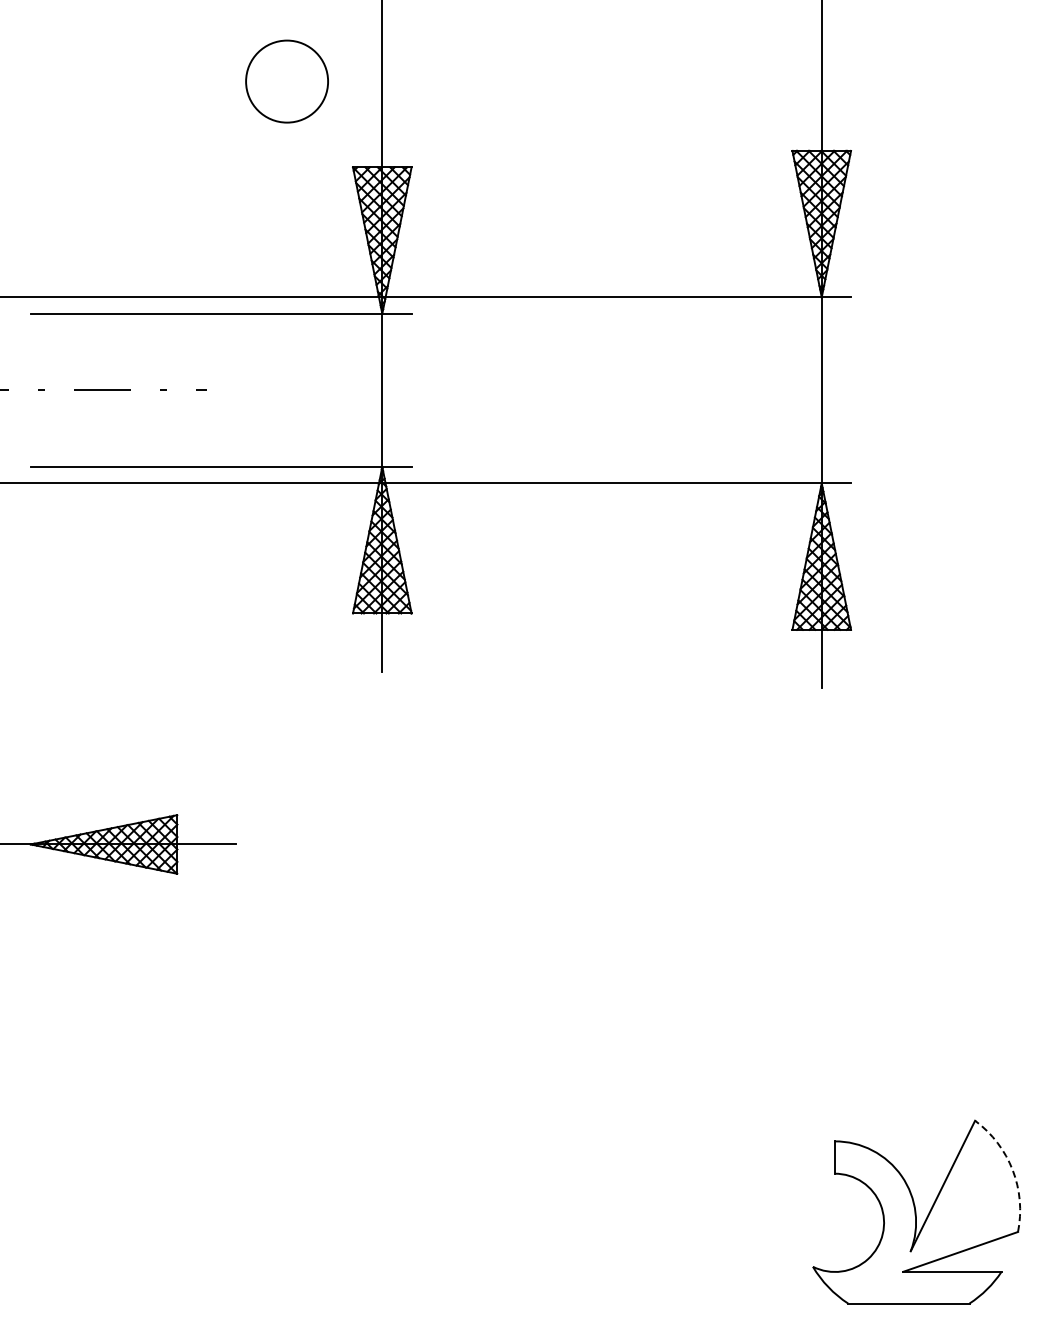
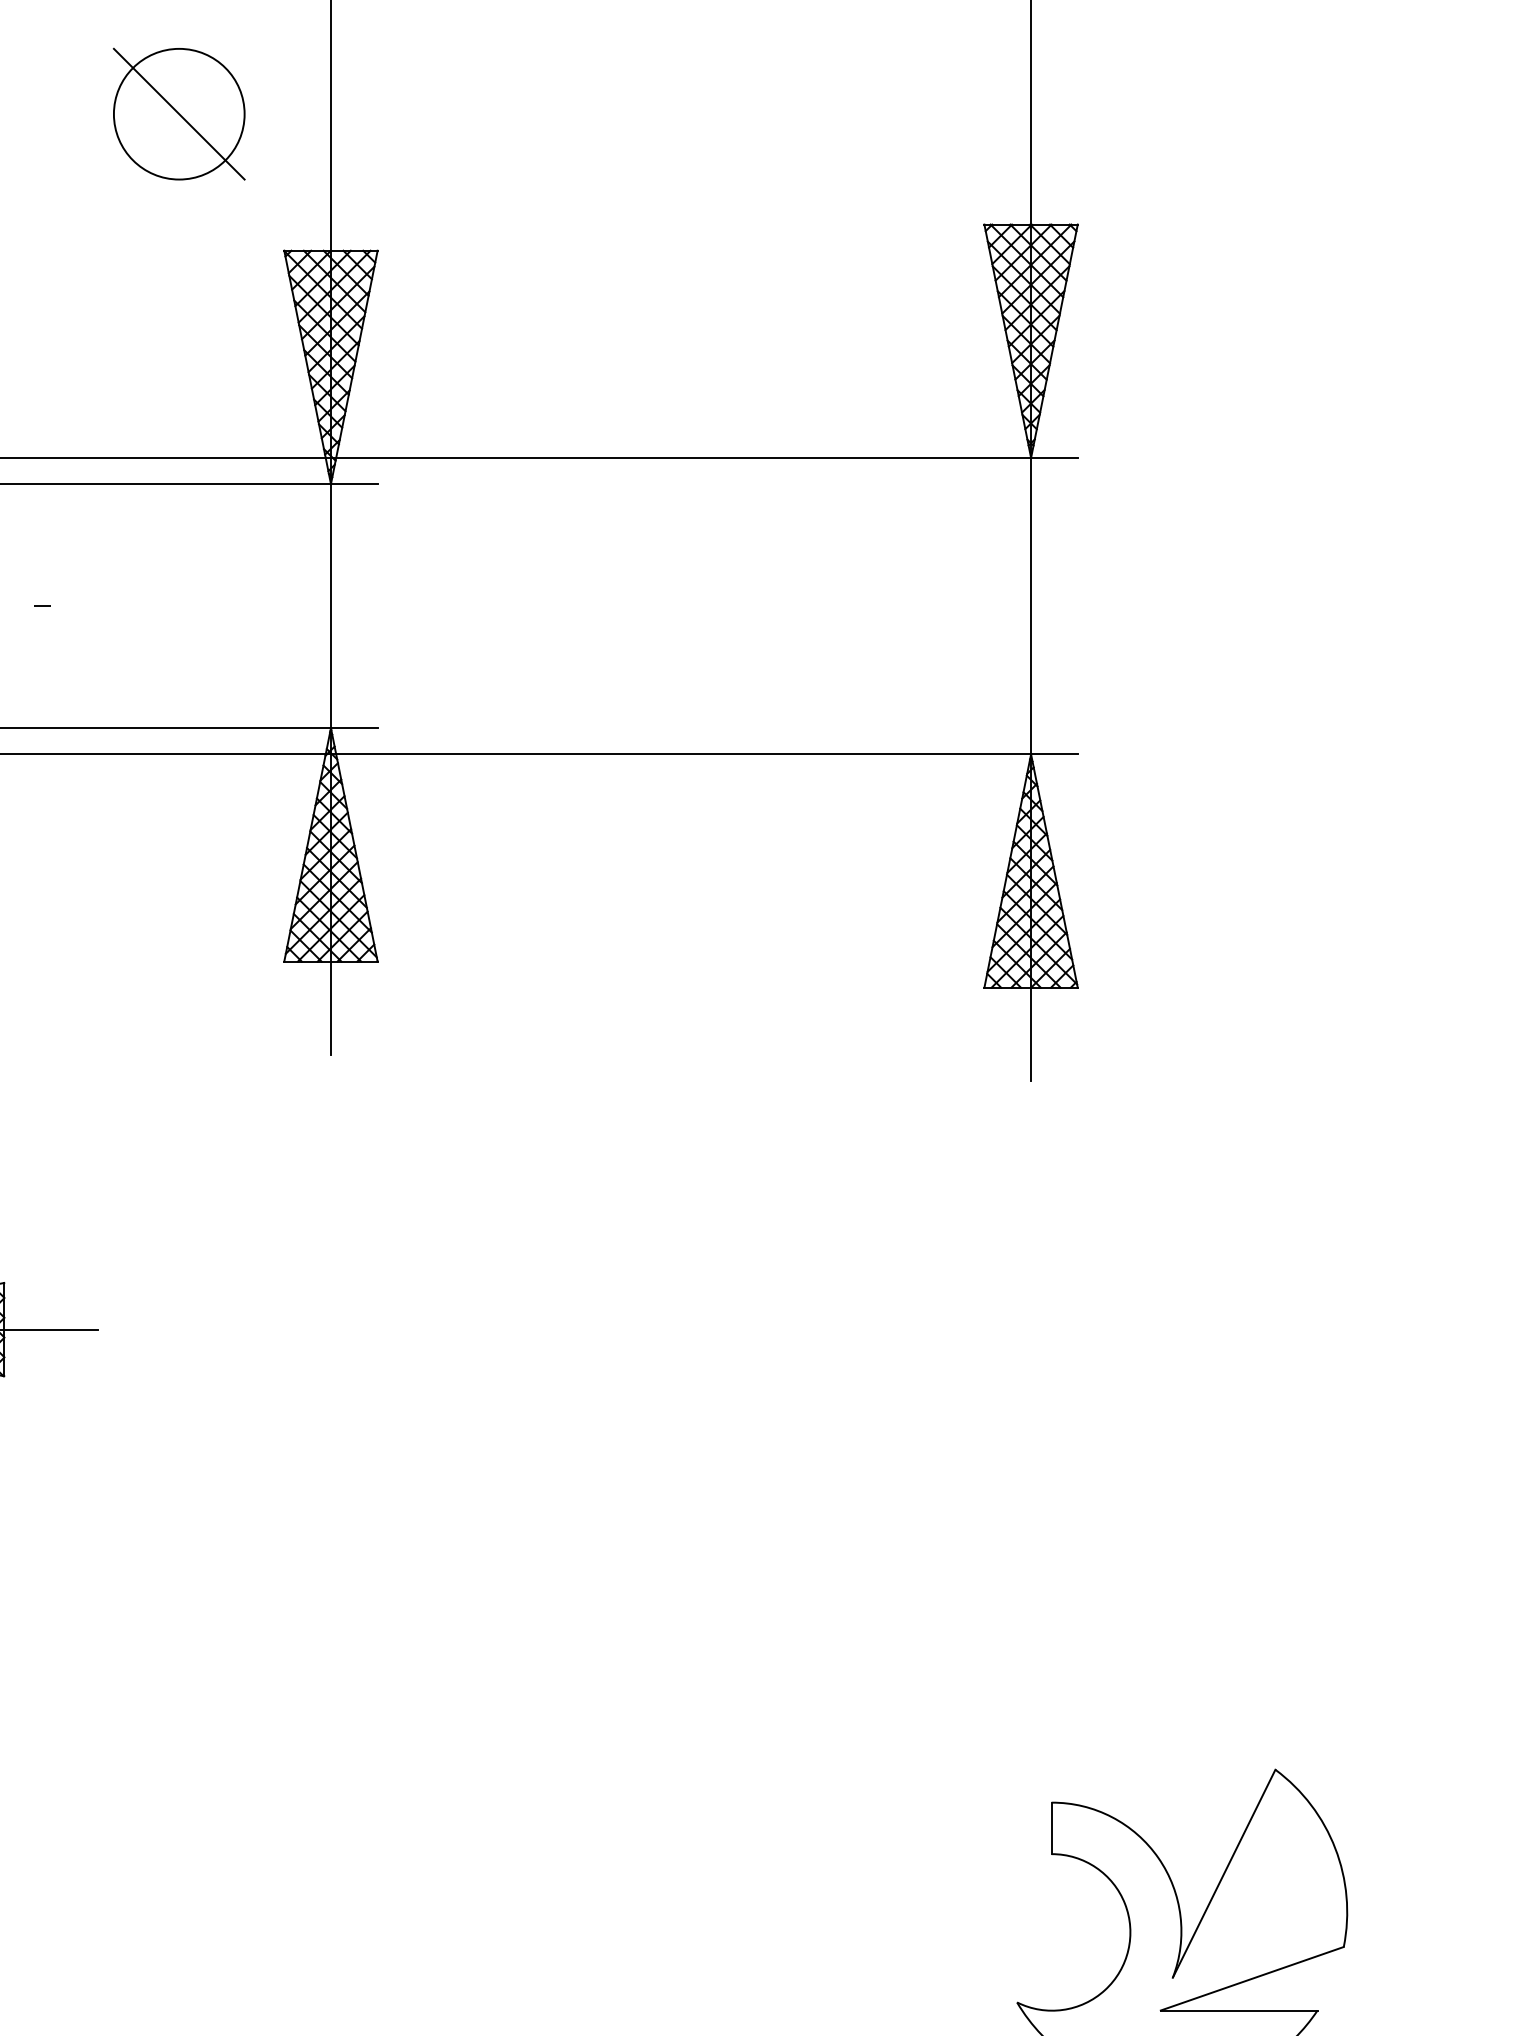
line: (287, 81) -> (179, 114), added
arc: (1012, 1170) -> (1334, 1849), dashed -> solid

